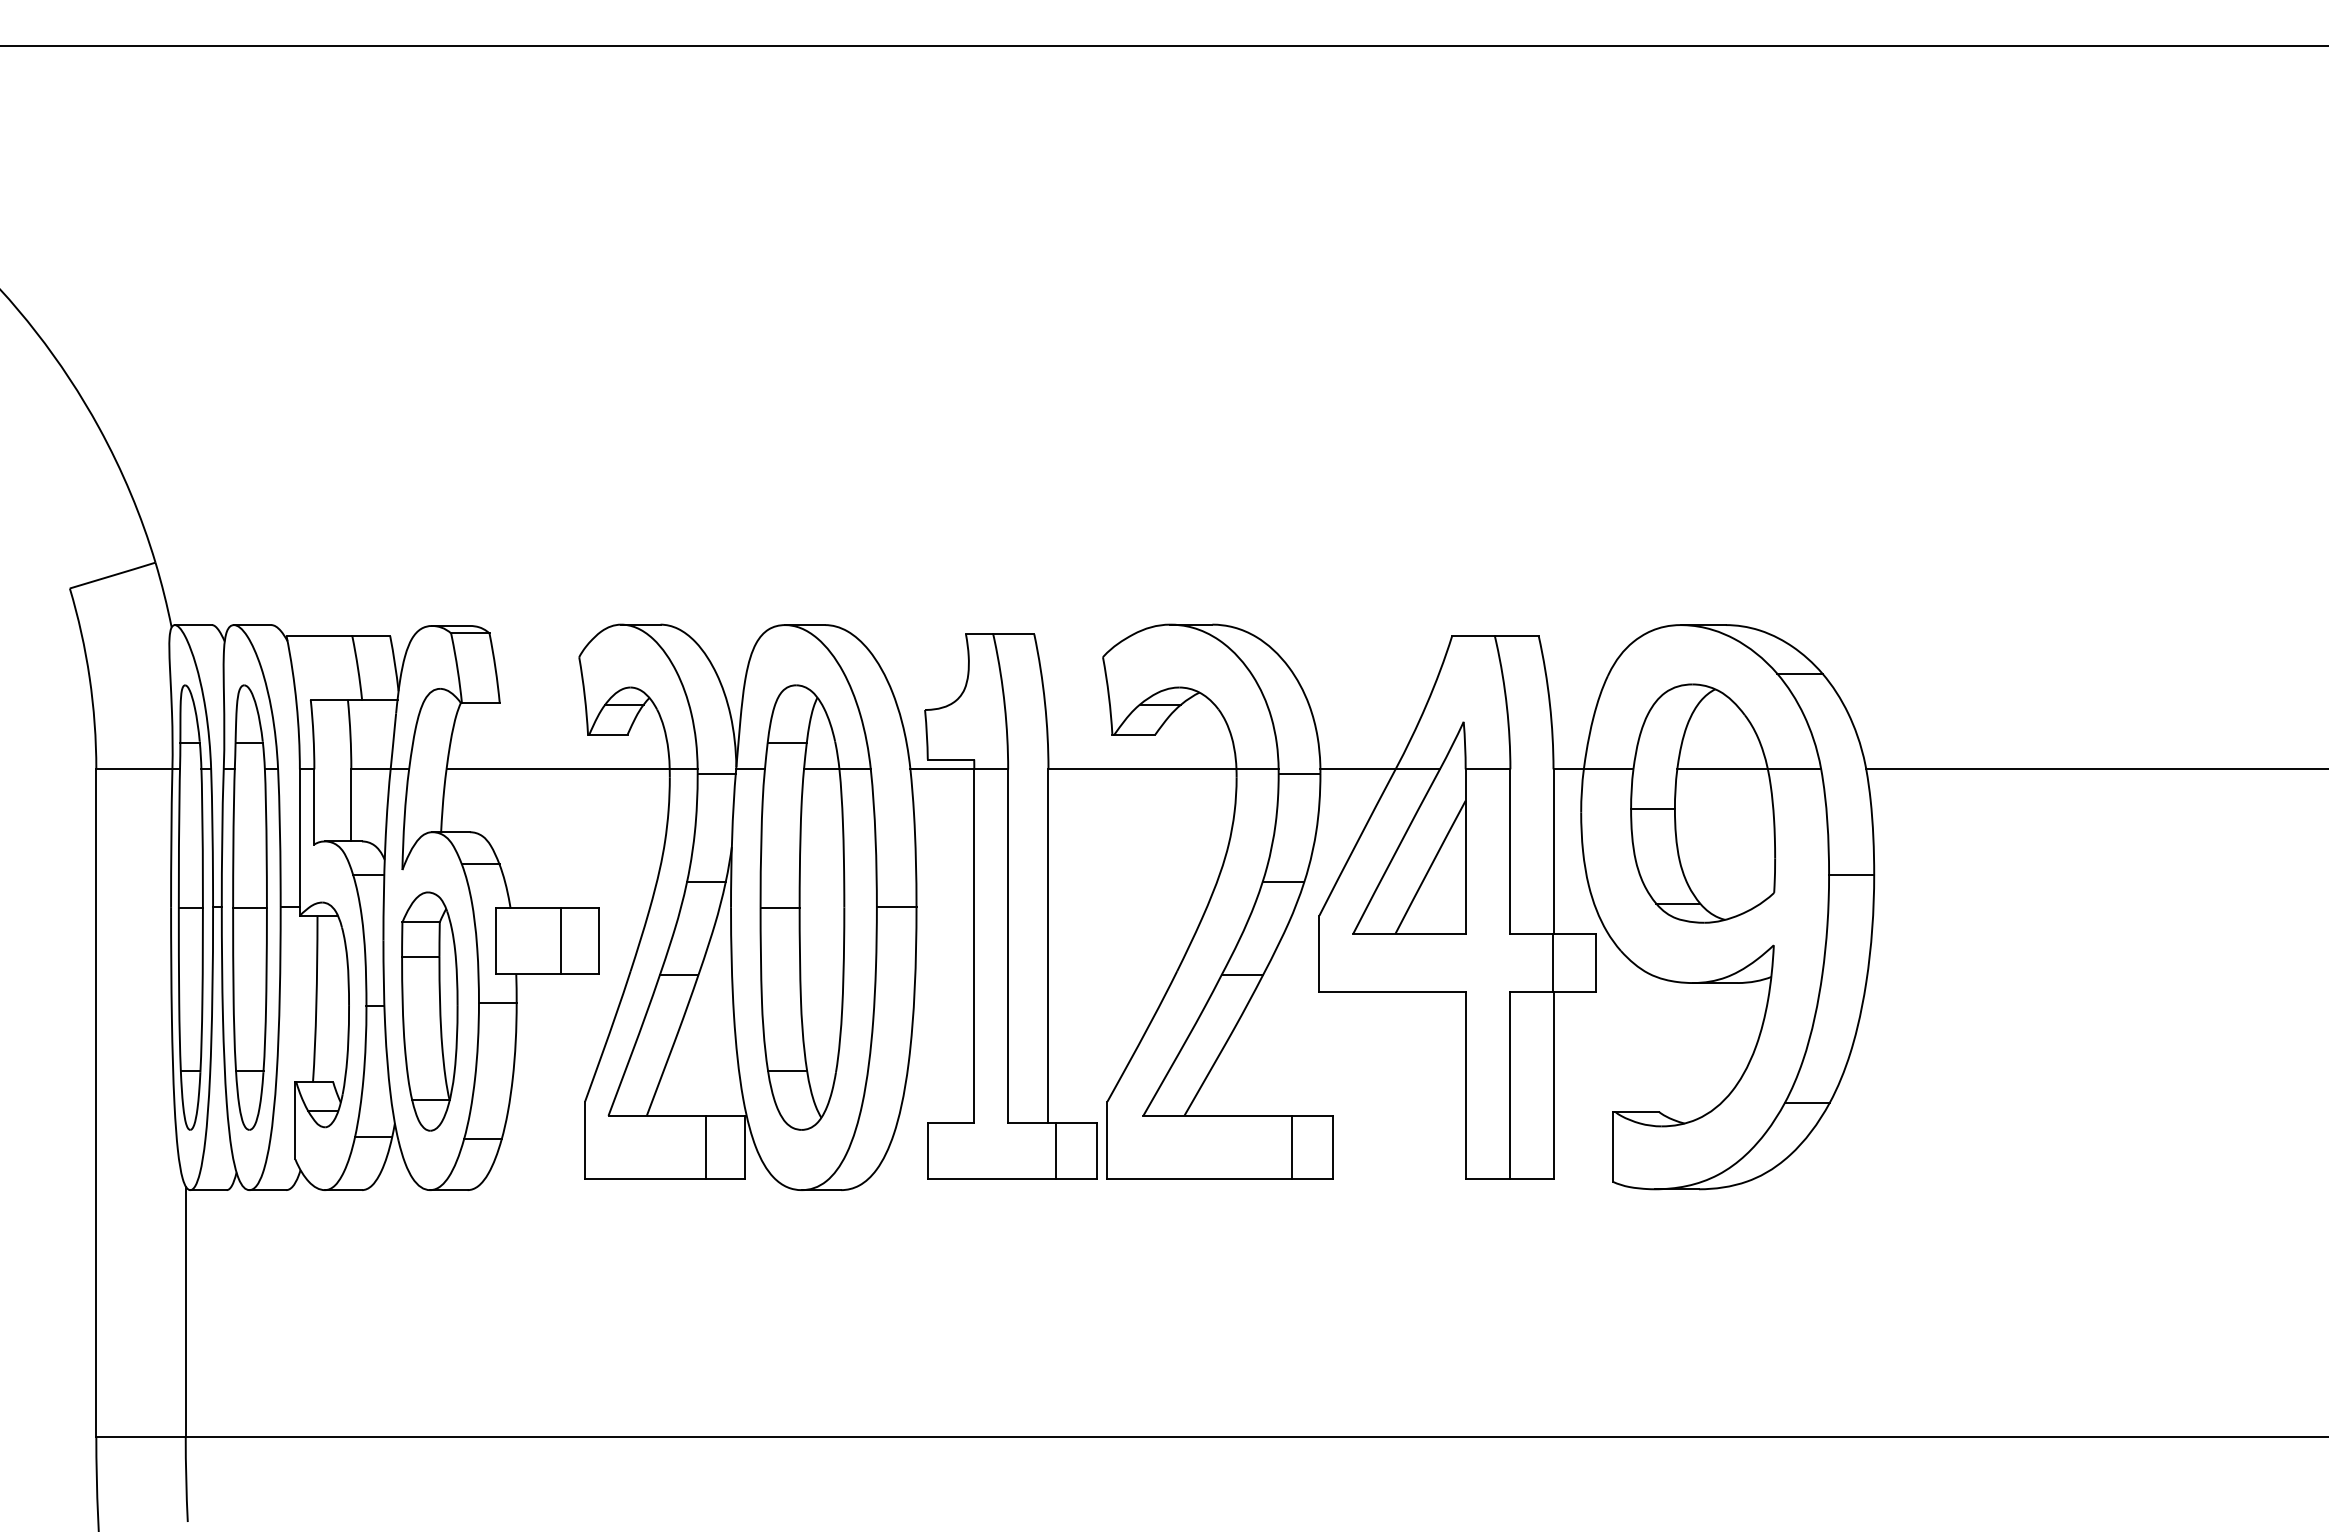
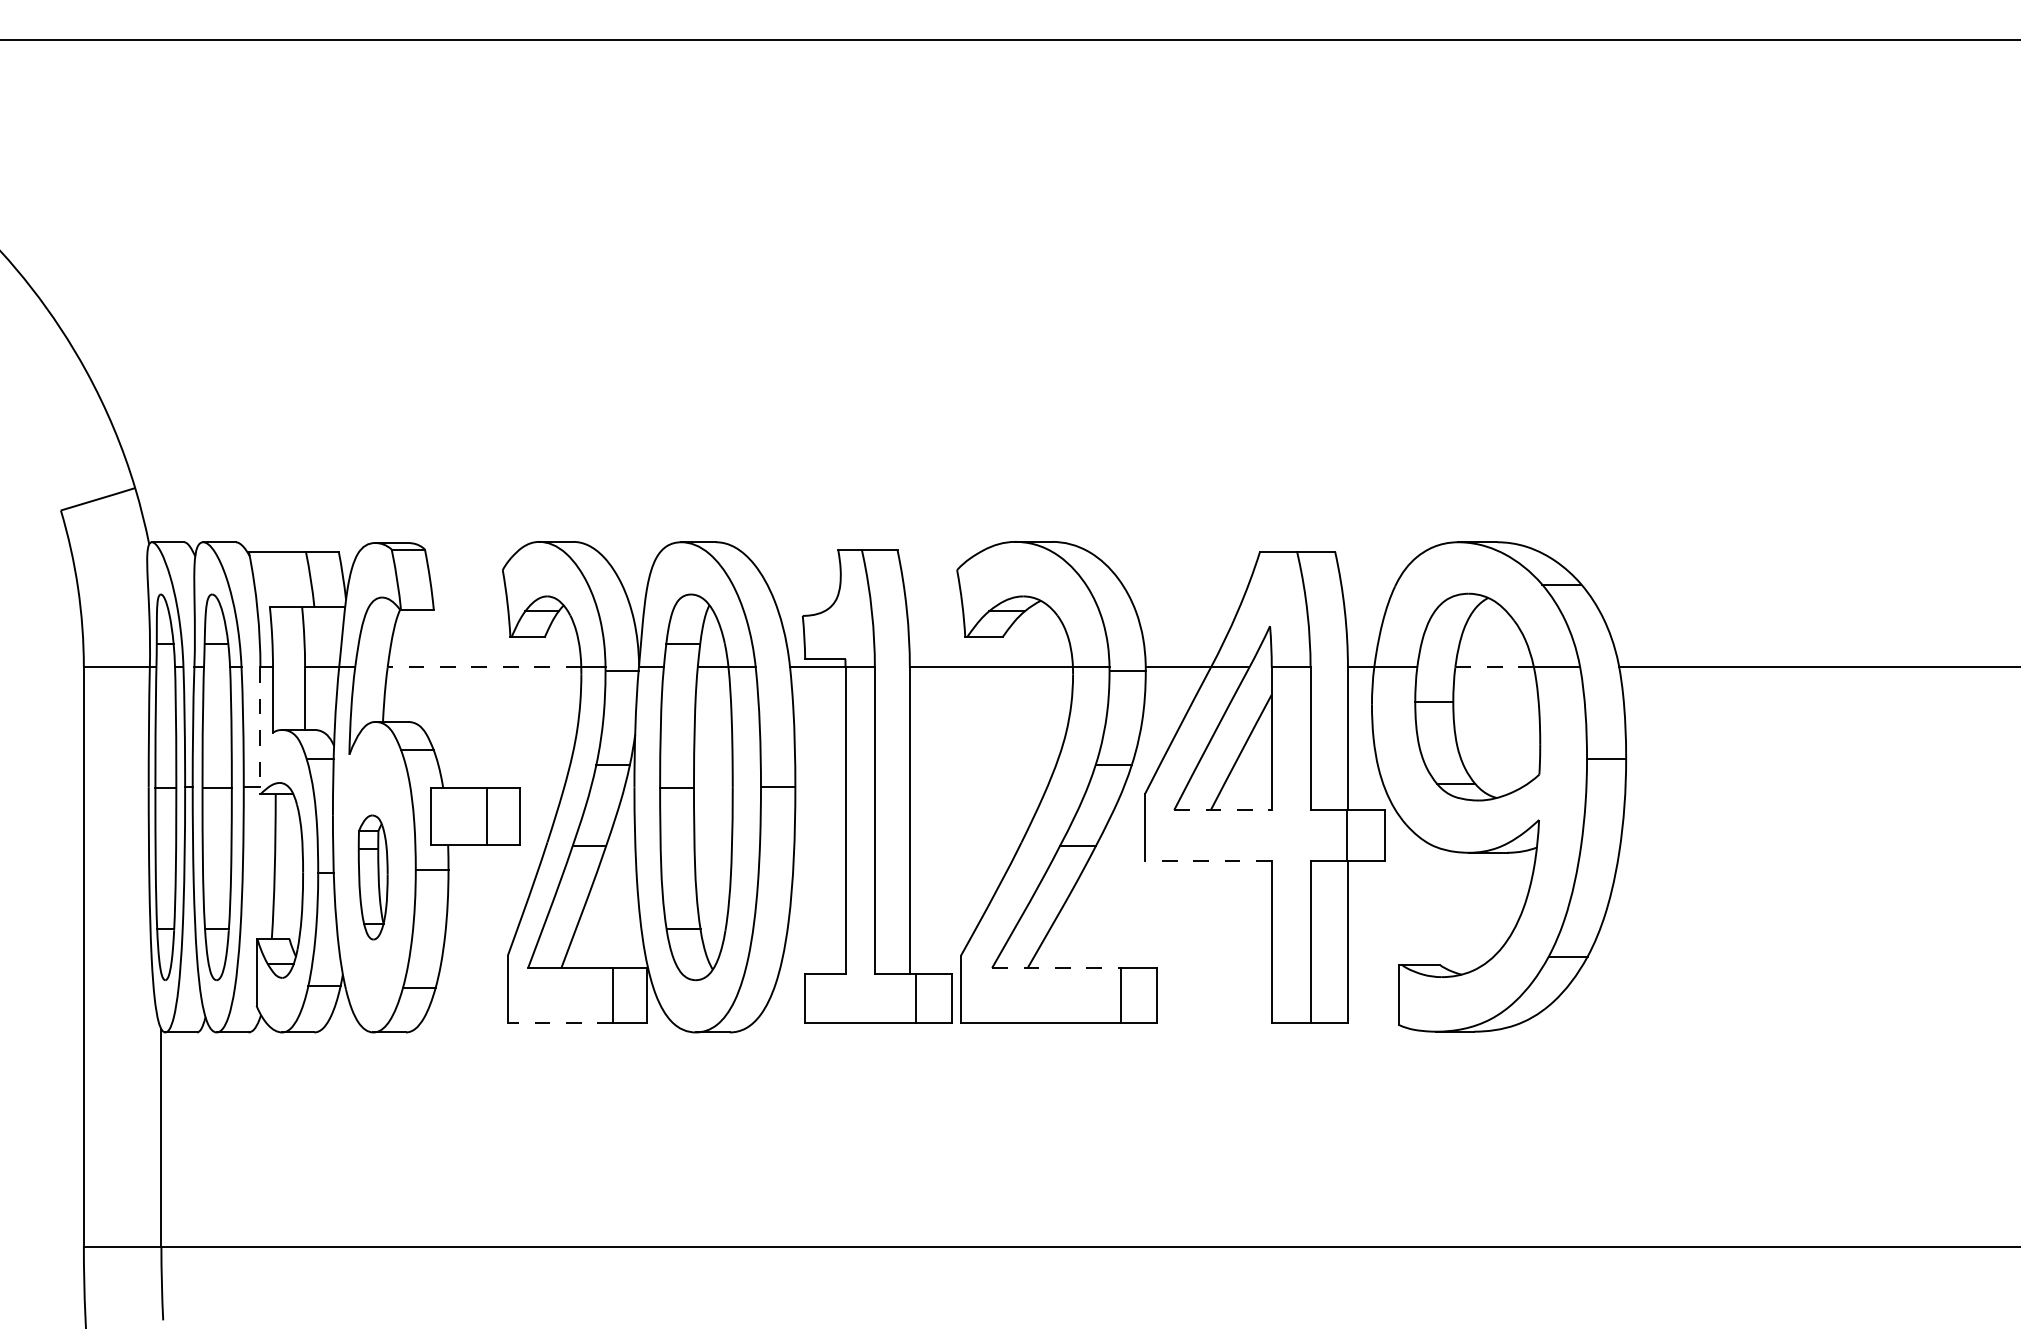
line: (558, 769) -> (484, 667), solid -> dashed
line: (1722, 769) -> (1494, 667), solid -> dashed
line: (299, 843) -> (260, 731), solid -> dashed
line: (1409, 933) -> (1223, 809), solid -> dashed
line: (1392, 992) -> (1208, 860), solid -> dashed
part: (429, 1011) -> (372, 877), size x0.6
line: (1218, 1115) -> (1057, 967), solid -> dashed
line: (645, 1178) -> (560, 1022), solid -> dashed

